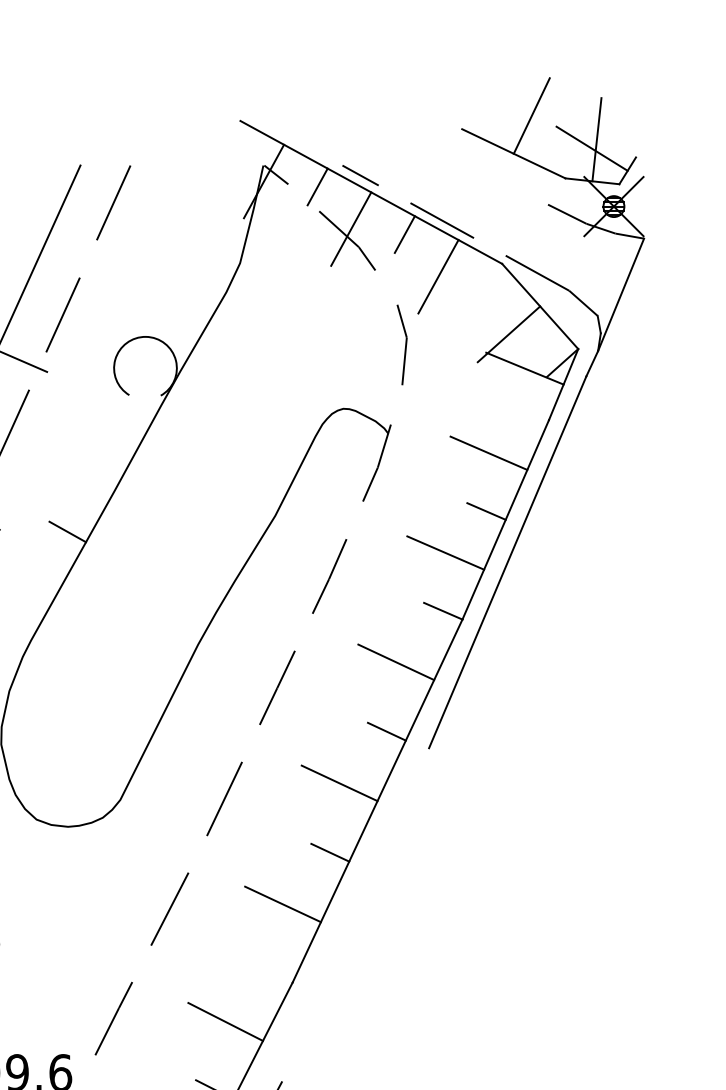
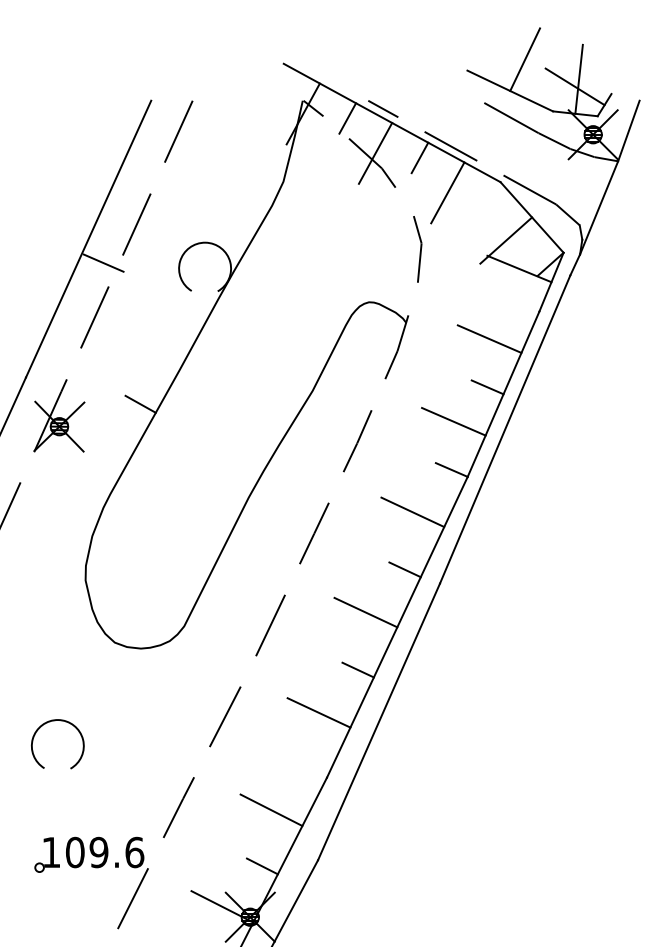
line: (512, 184) -> (509, 116), added
line: (656, 201) -> (628, 130), added
line: (356, 914) -> (379, 721), added

